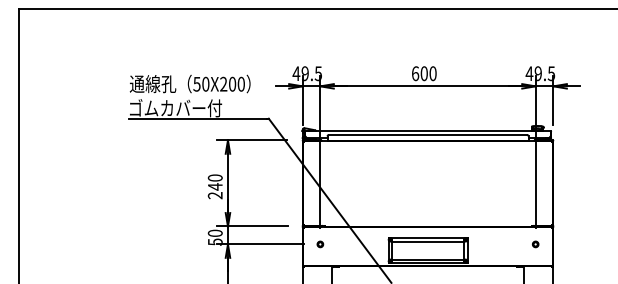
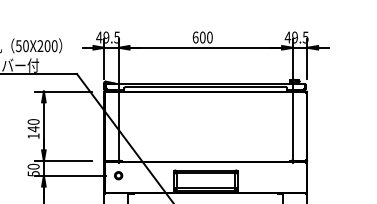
text: (214, 195) -> (32, 136), 240 -> 140
part: (320, 244) -> (118, 175), size x1.6
part: (535, 244) -> (292, 175), removed

